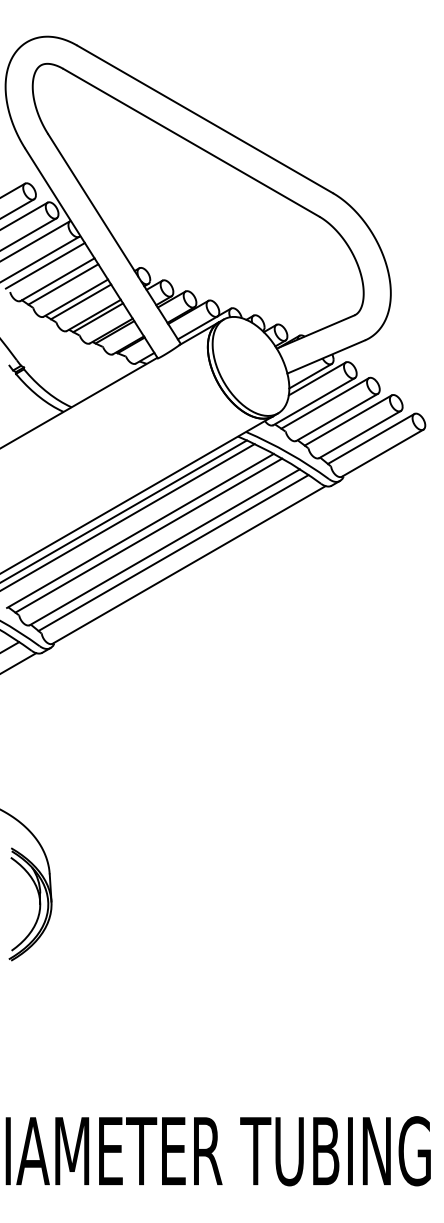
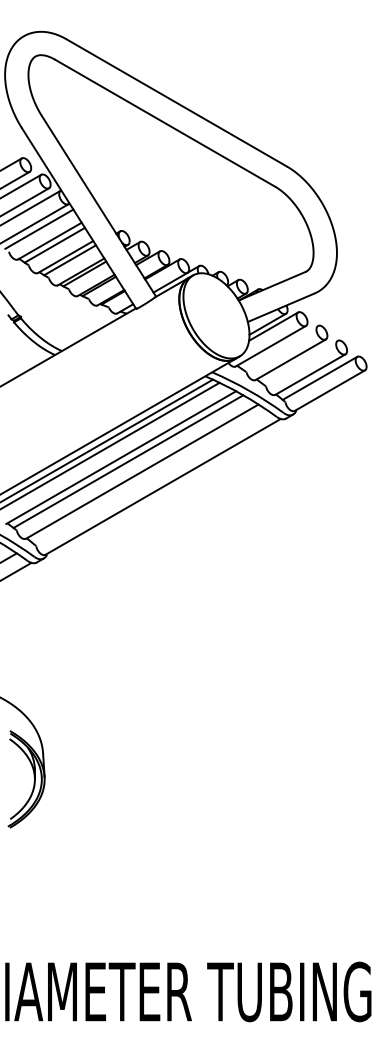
line: (324, 403) -> (279, 347), removed
line: (347, 420) -> (299, 362), removed
line: (173, 552) -> (149, 476), removed

